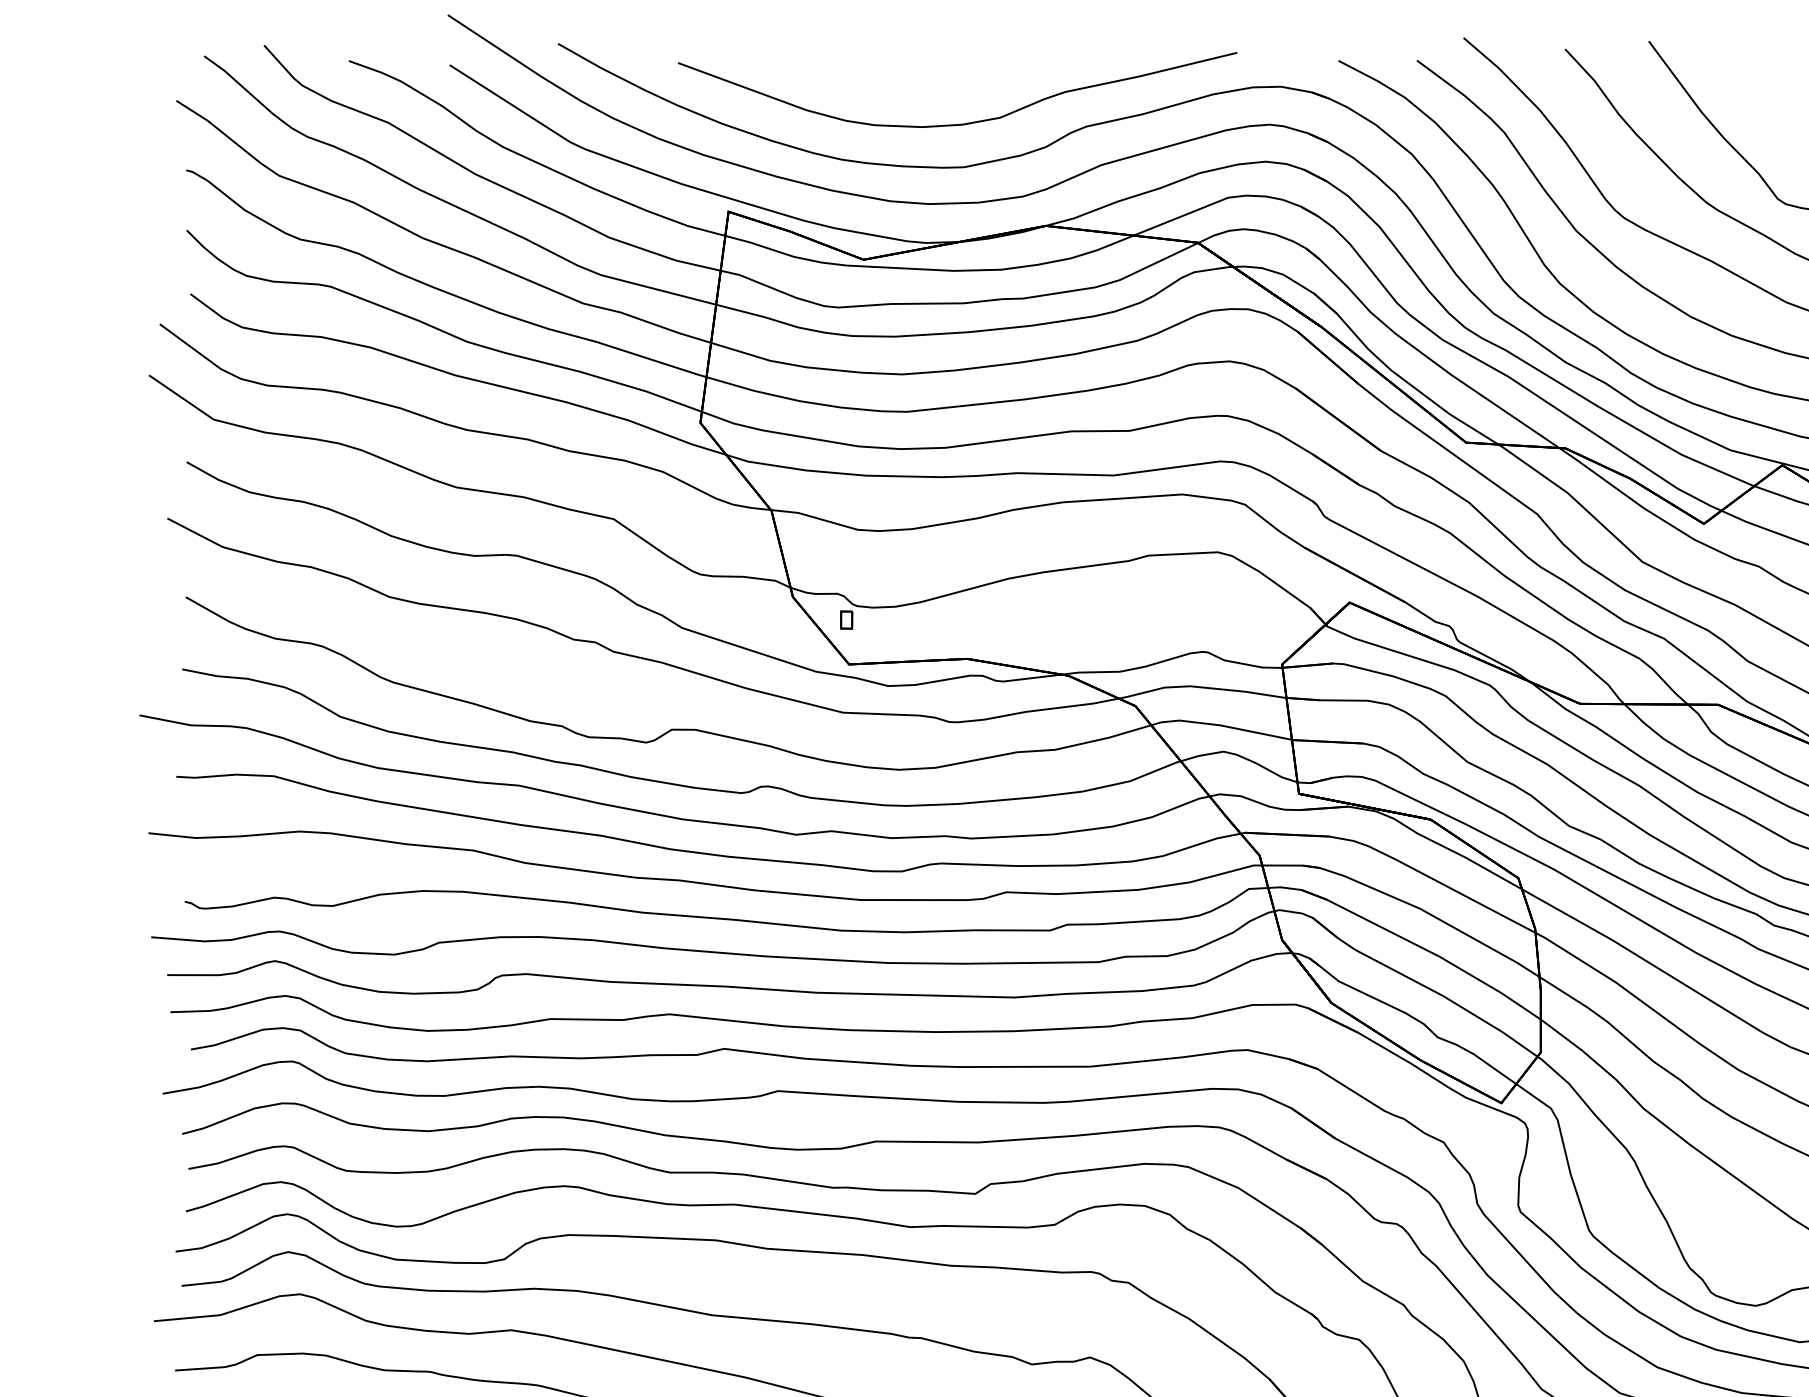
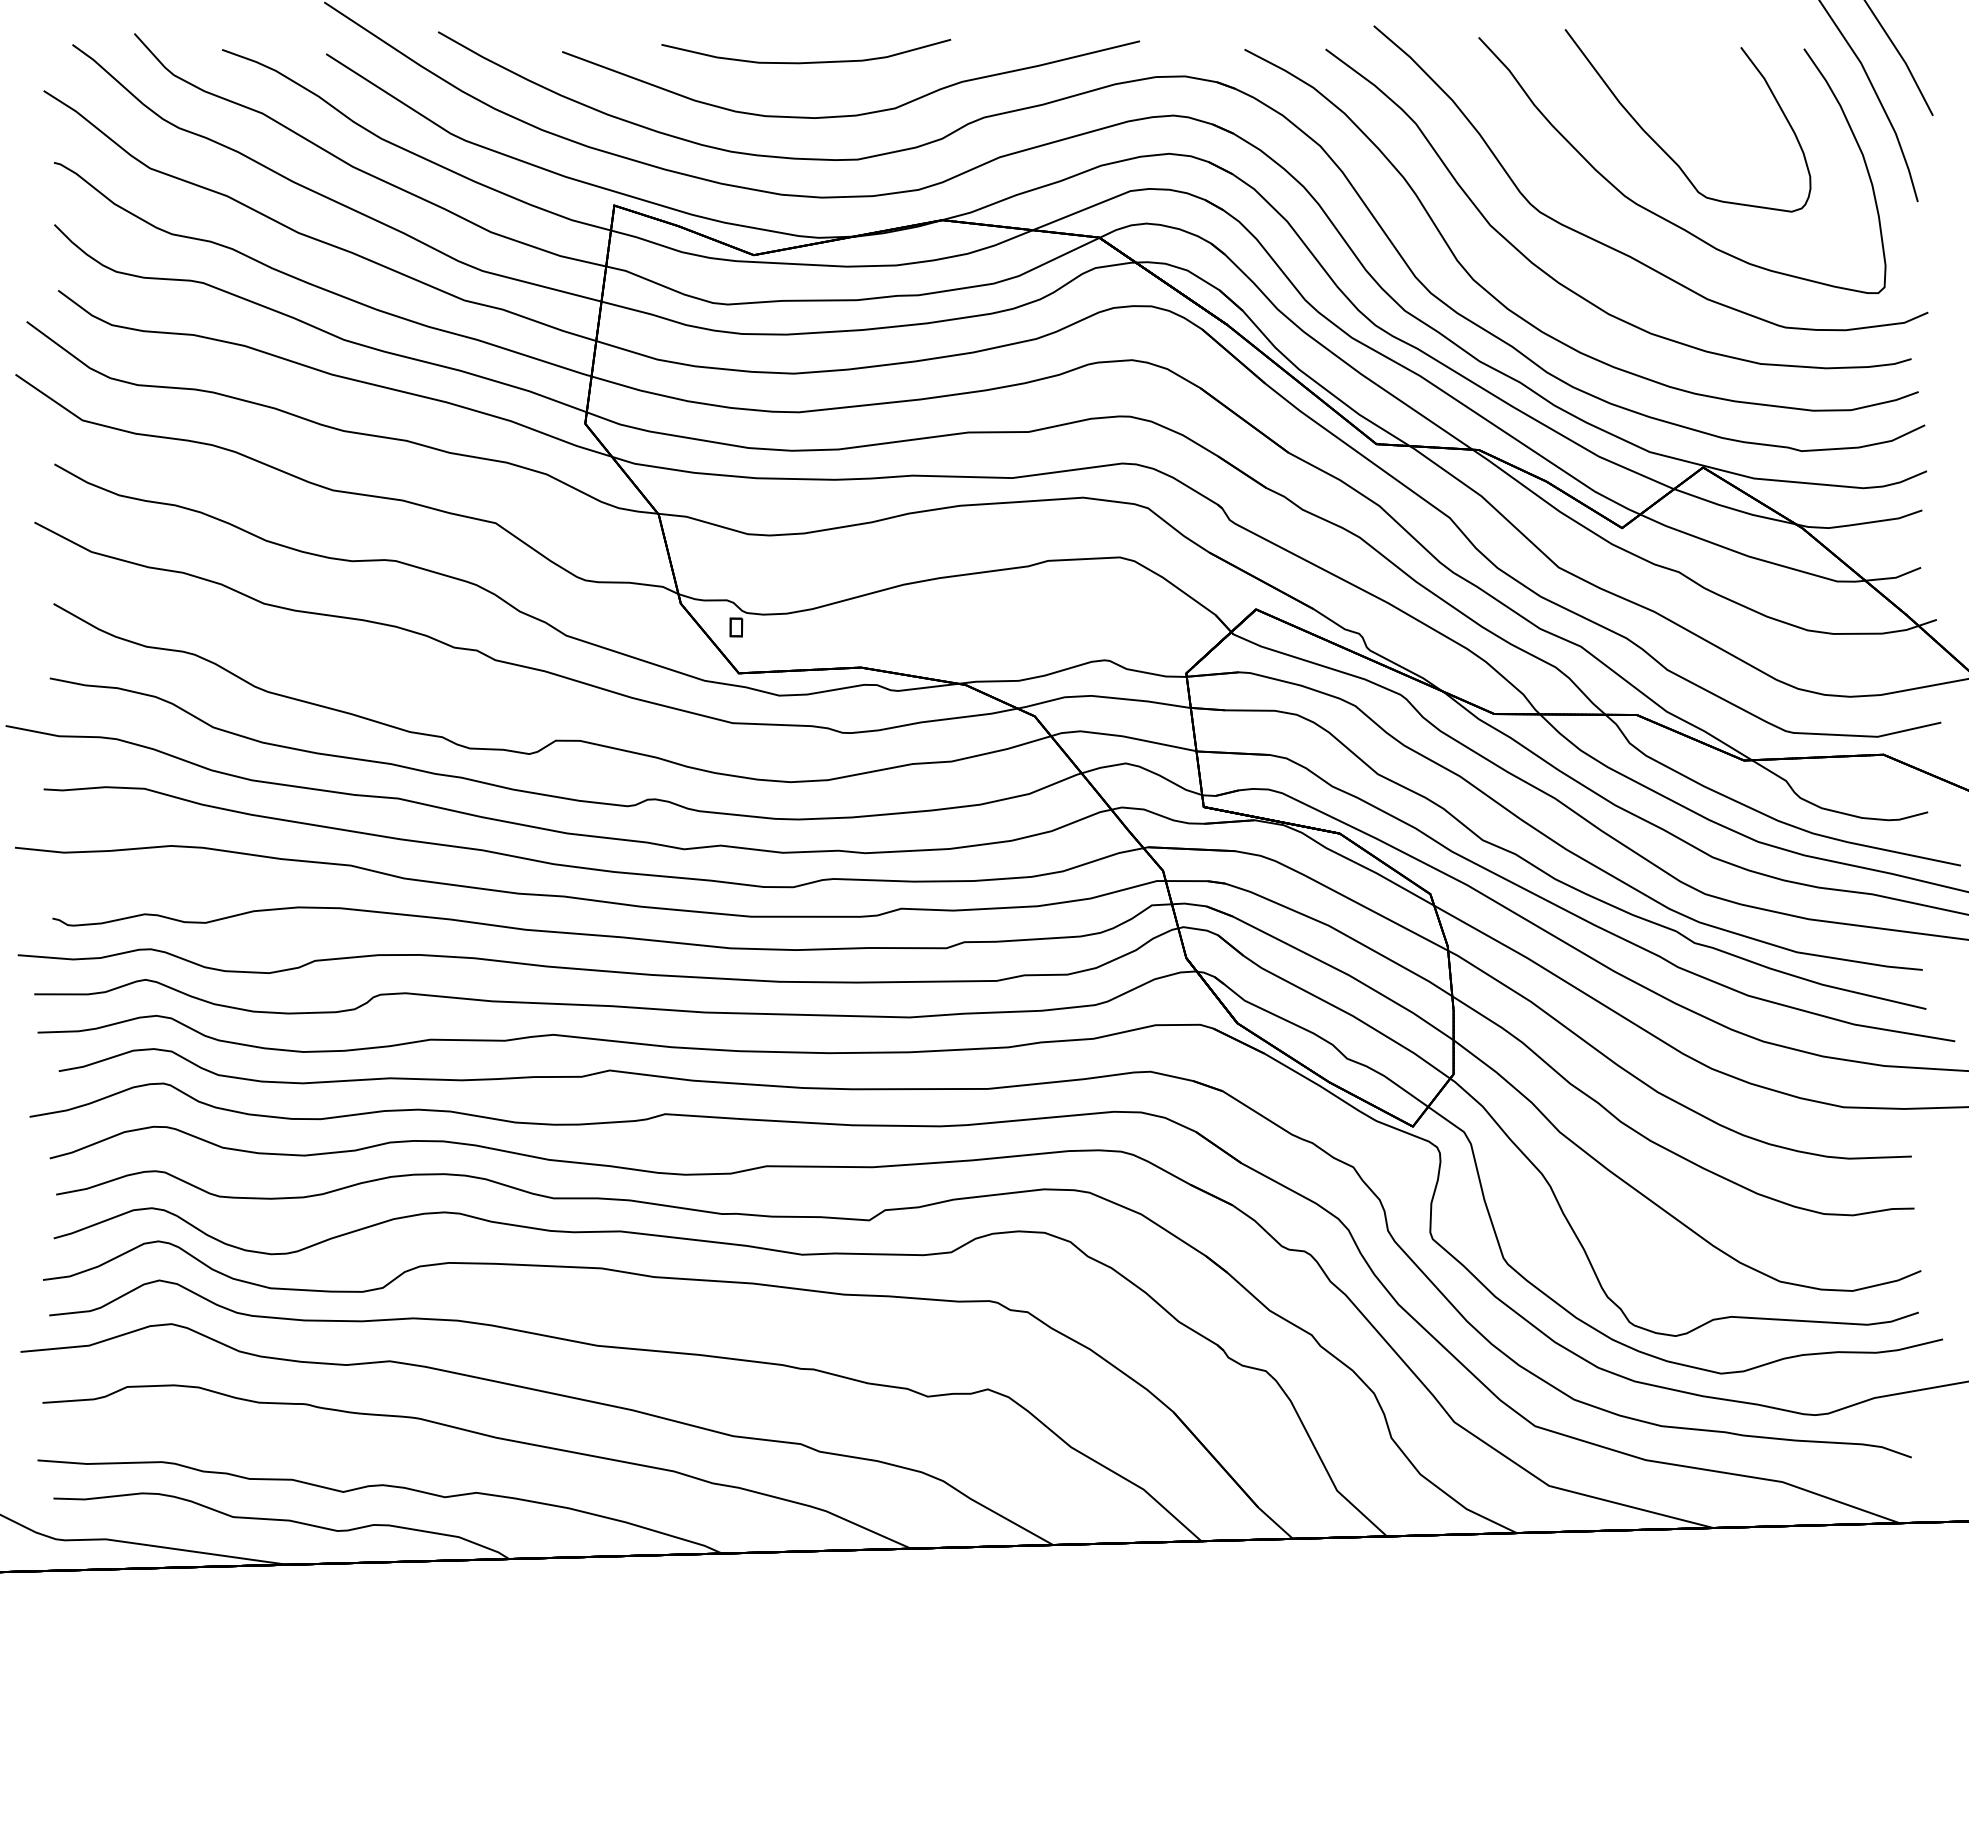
curve: (918, 72) -> (810, 61), added

